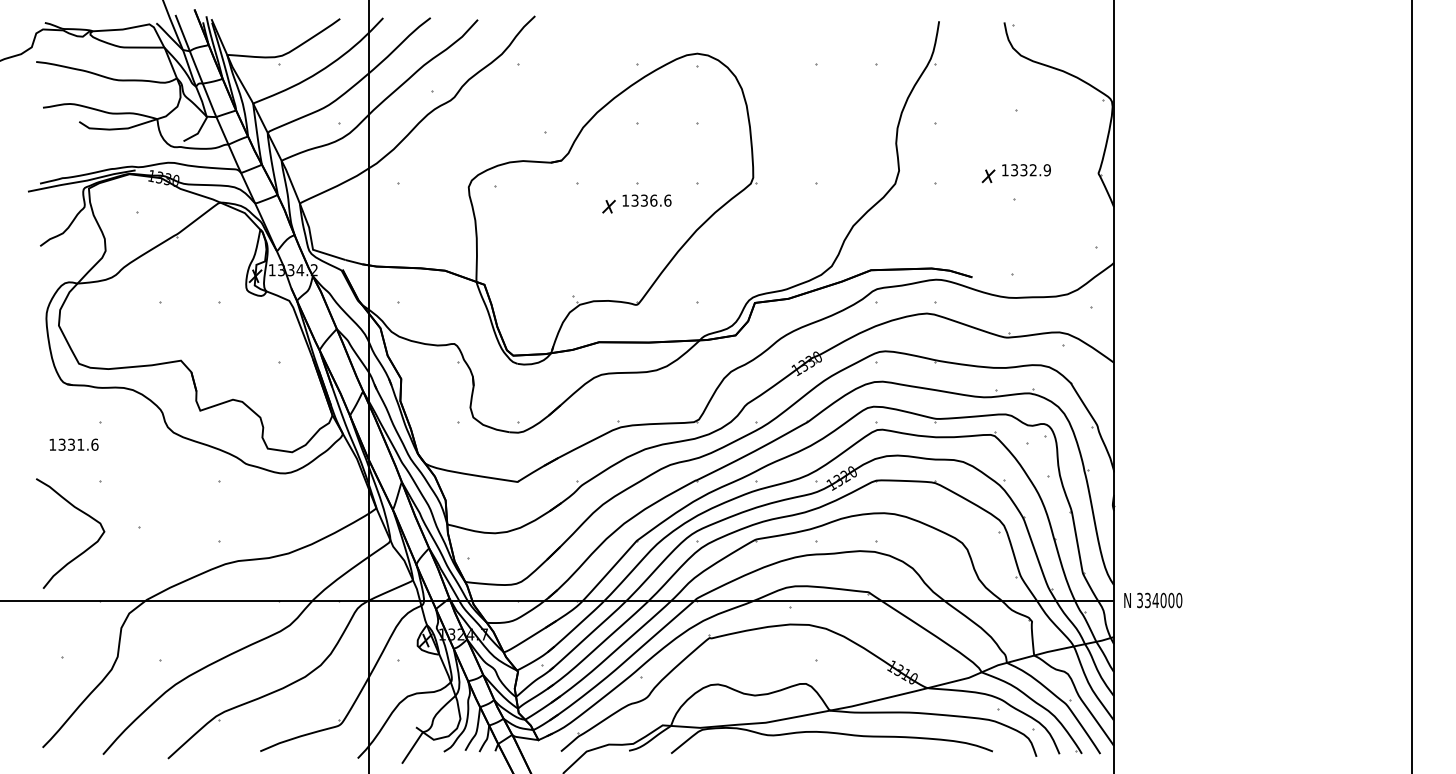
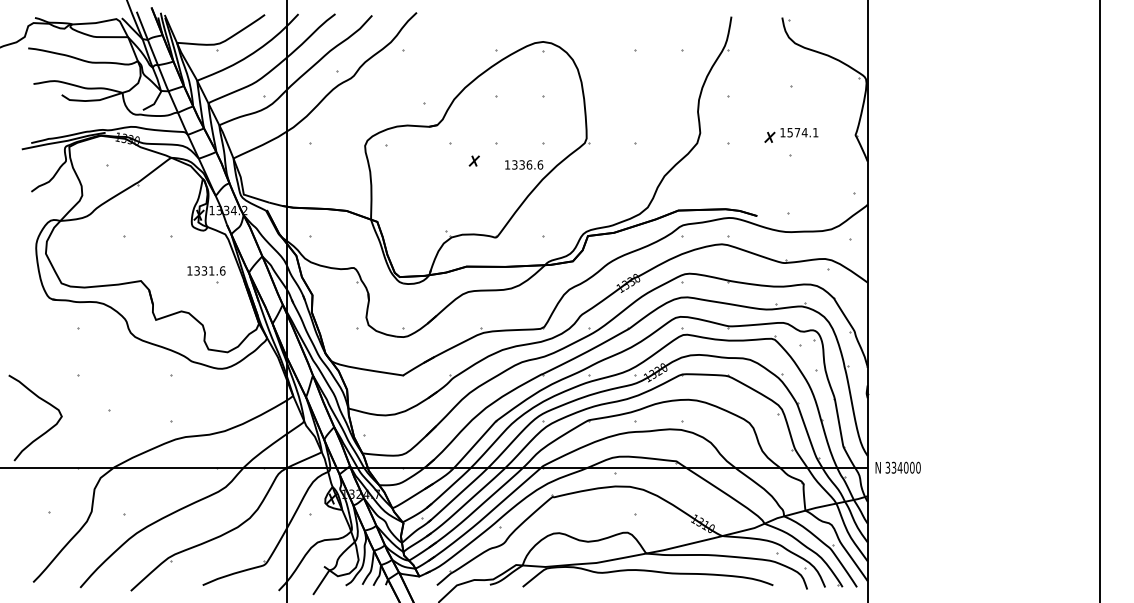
text: (1030, 170) -> (802, 132), 1332.9 -> 1574.1
text: (646, 200) -> (523, 164), moved
text: (73, 444) -> (206, 270), moved
curve: (85, 549) -> (47, 430), moved

